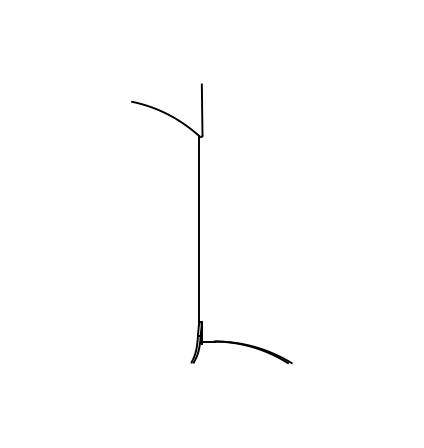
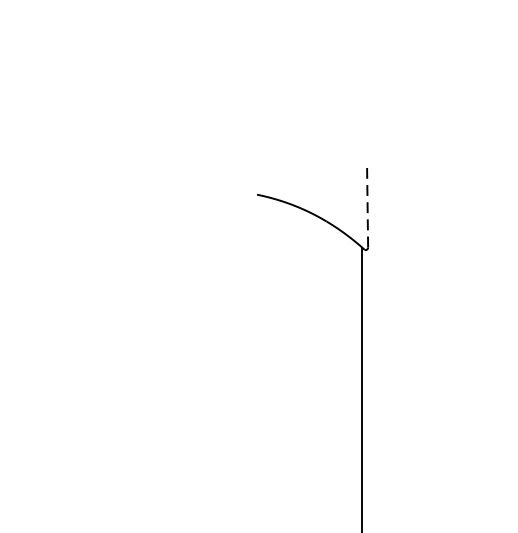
line: (202, 109) -> (368, 206), solid -> dashed

